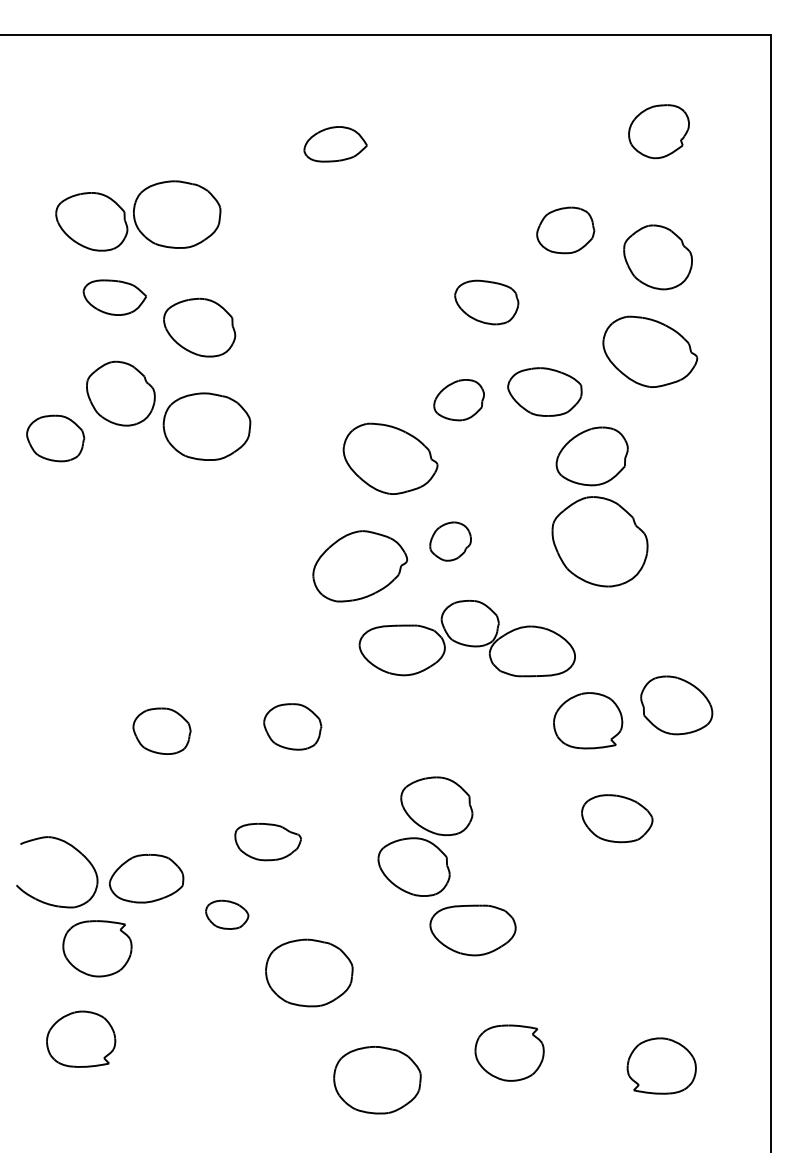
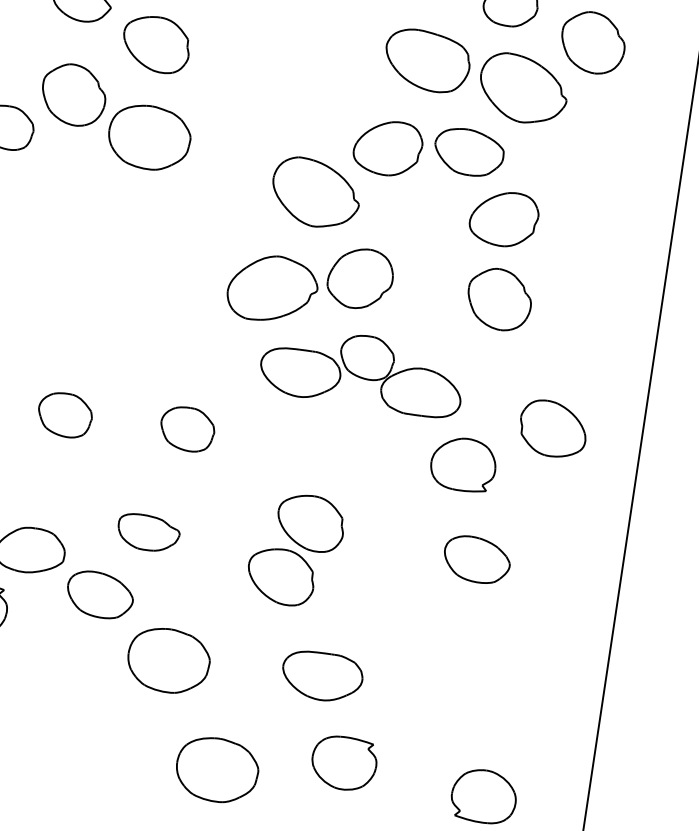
part: (486, 302) -> (427, 60), size x1.43
part: (650, 351) -> (523, 88), moved
part: (458, 399) -> (387, 147), size x1.43
part: (450, 541) -> (360, 278), size x1.67
part: (599, 541) -> (499, 299), size x0.71
part: (676, 705) -> (553, 429), moved
part: (227, 914) -> (100, 594), size x1.67
part: (472, 930) -> (321, 676), moved

